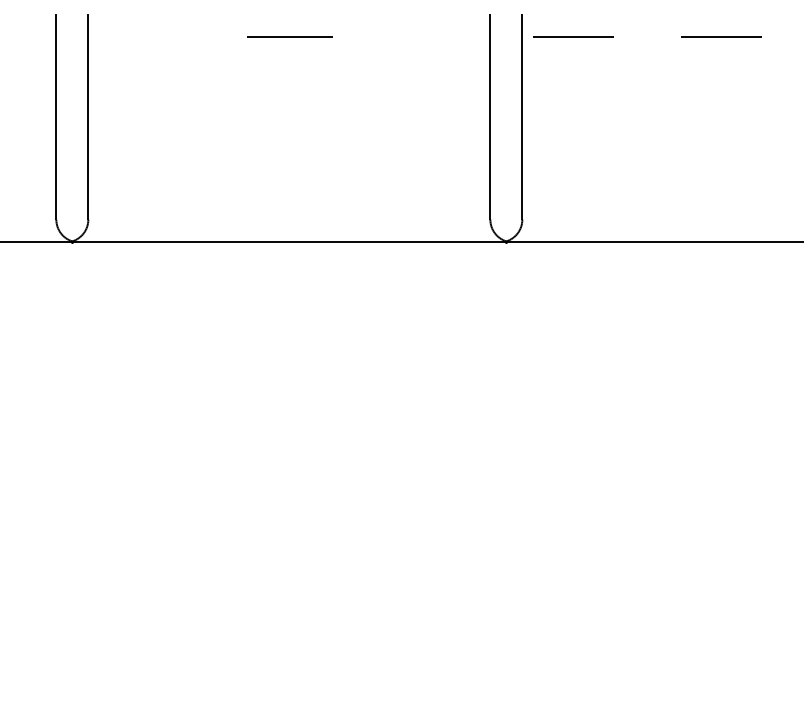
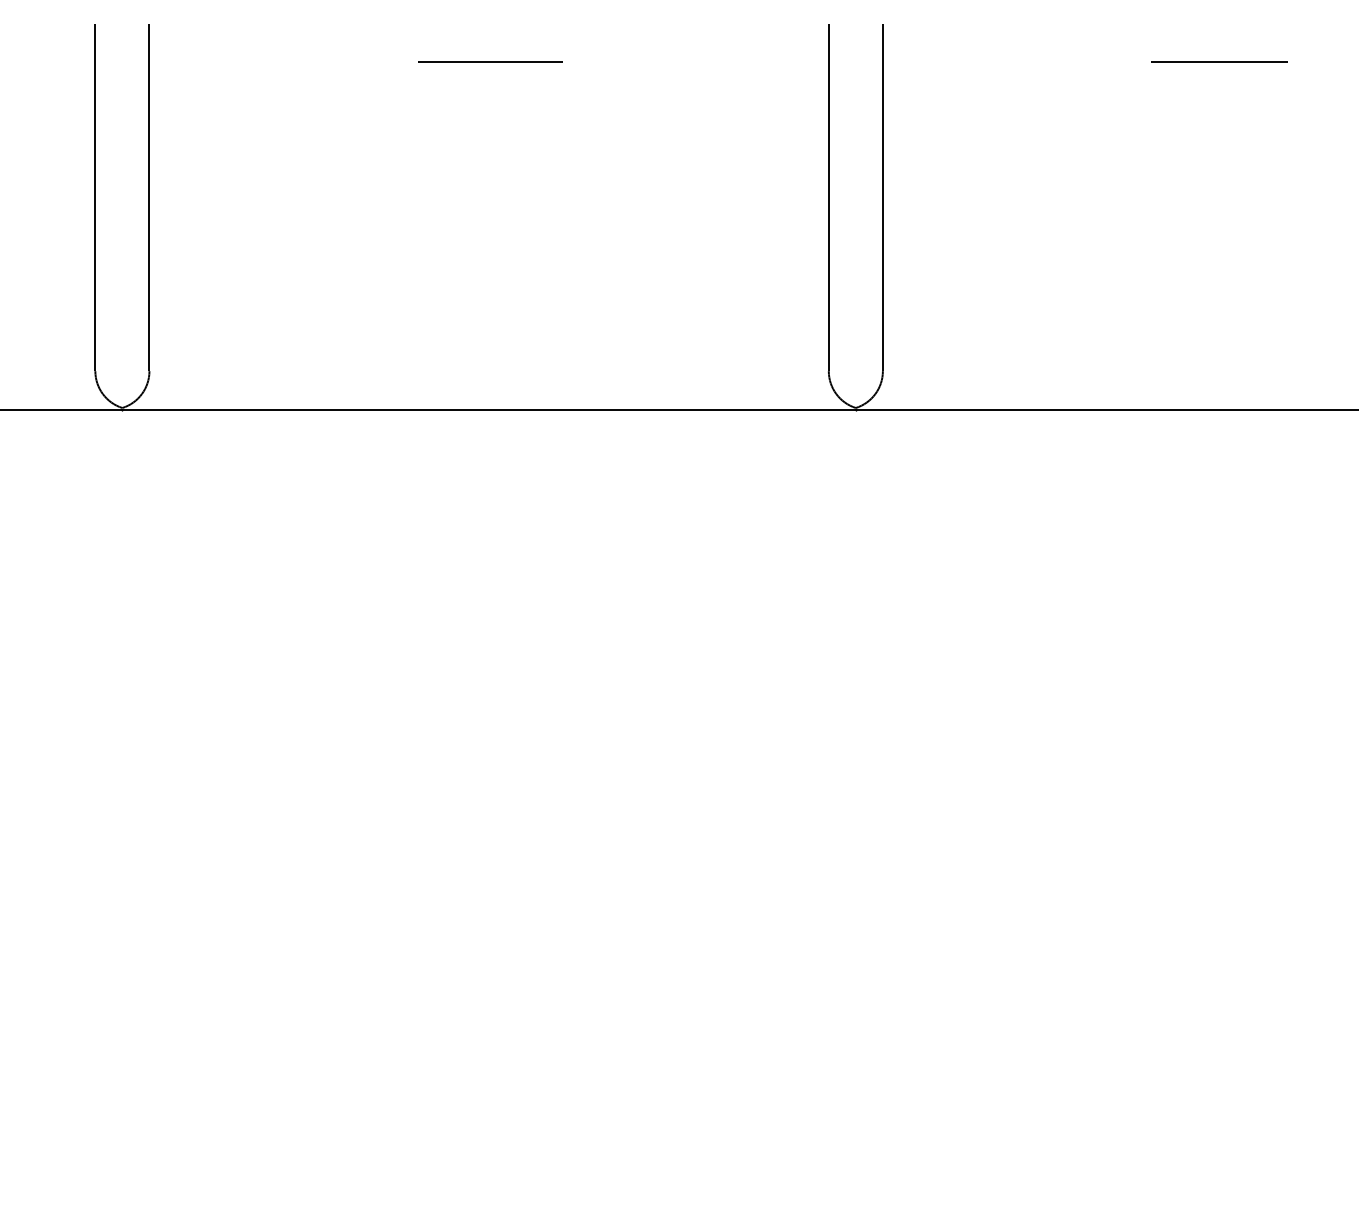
line: (573, 36) -> (969, 61), removed

